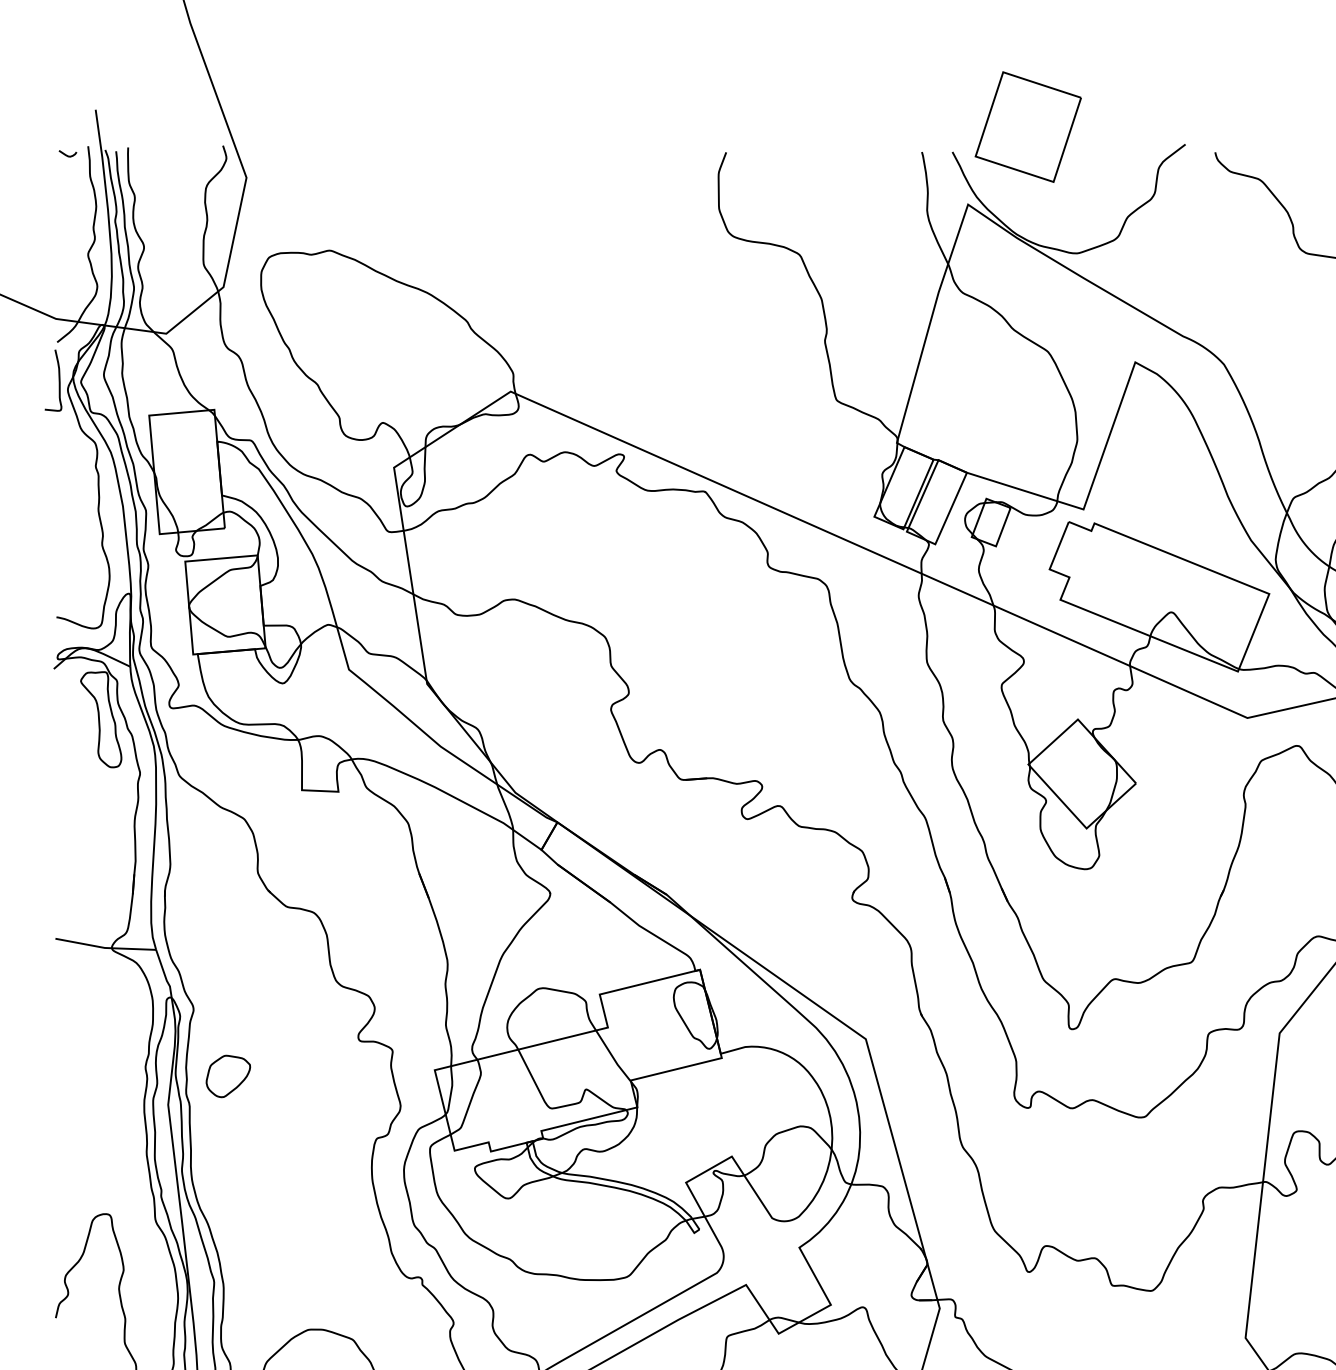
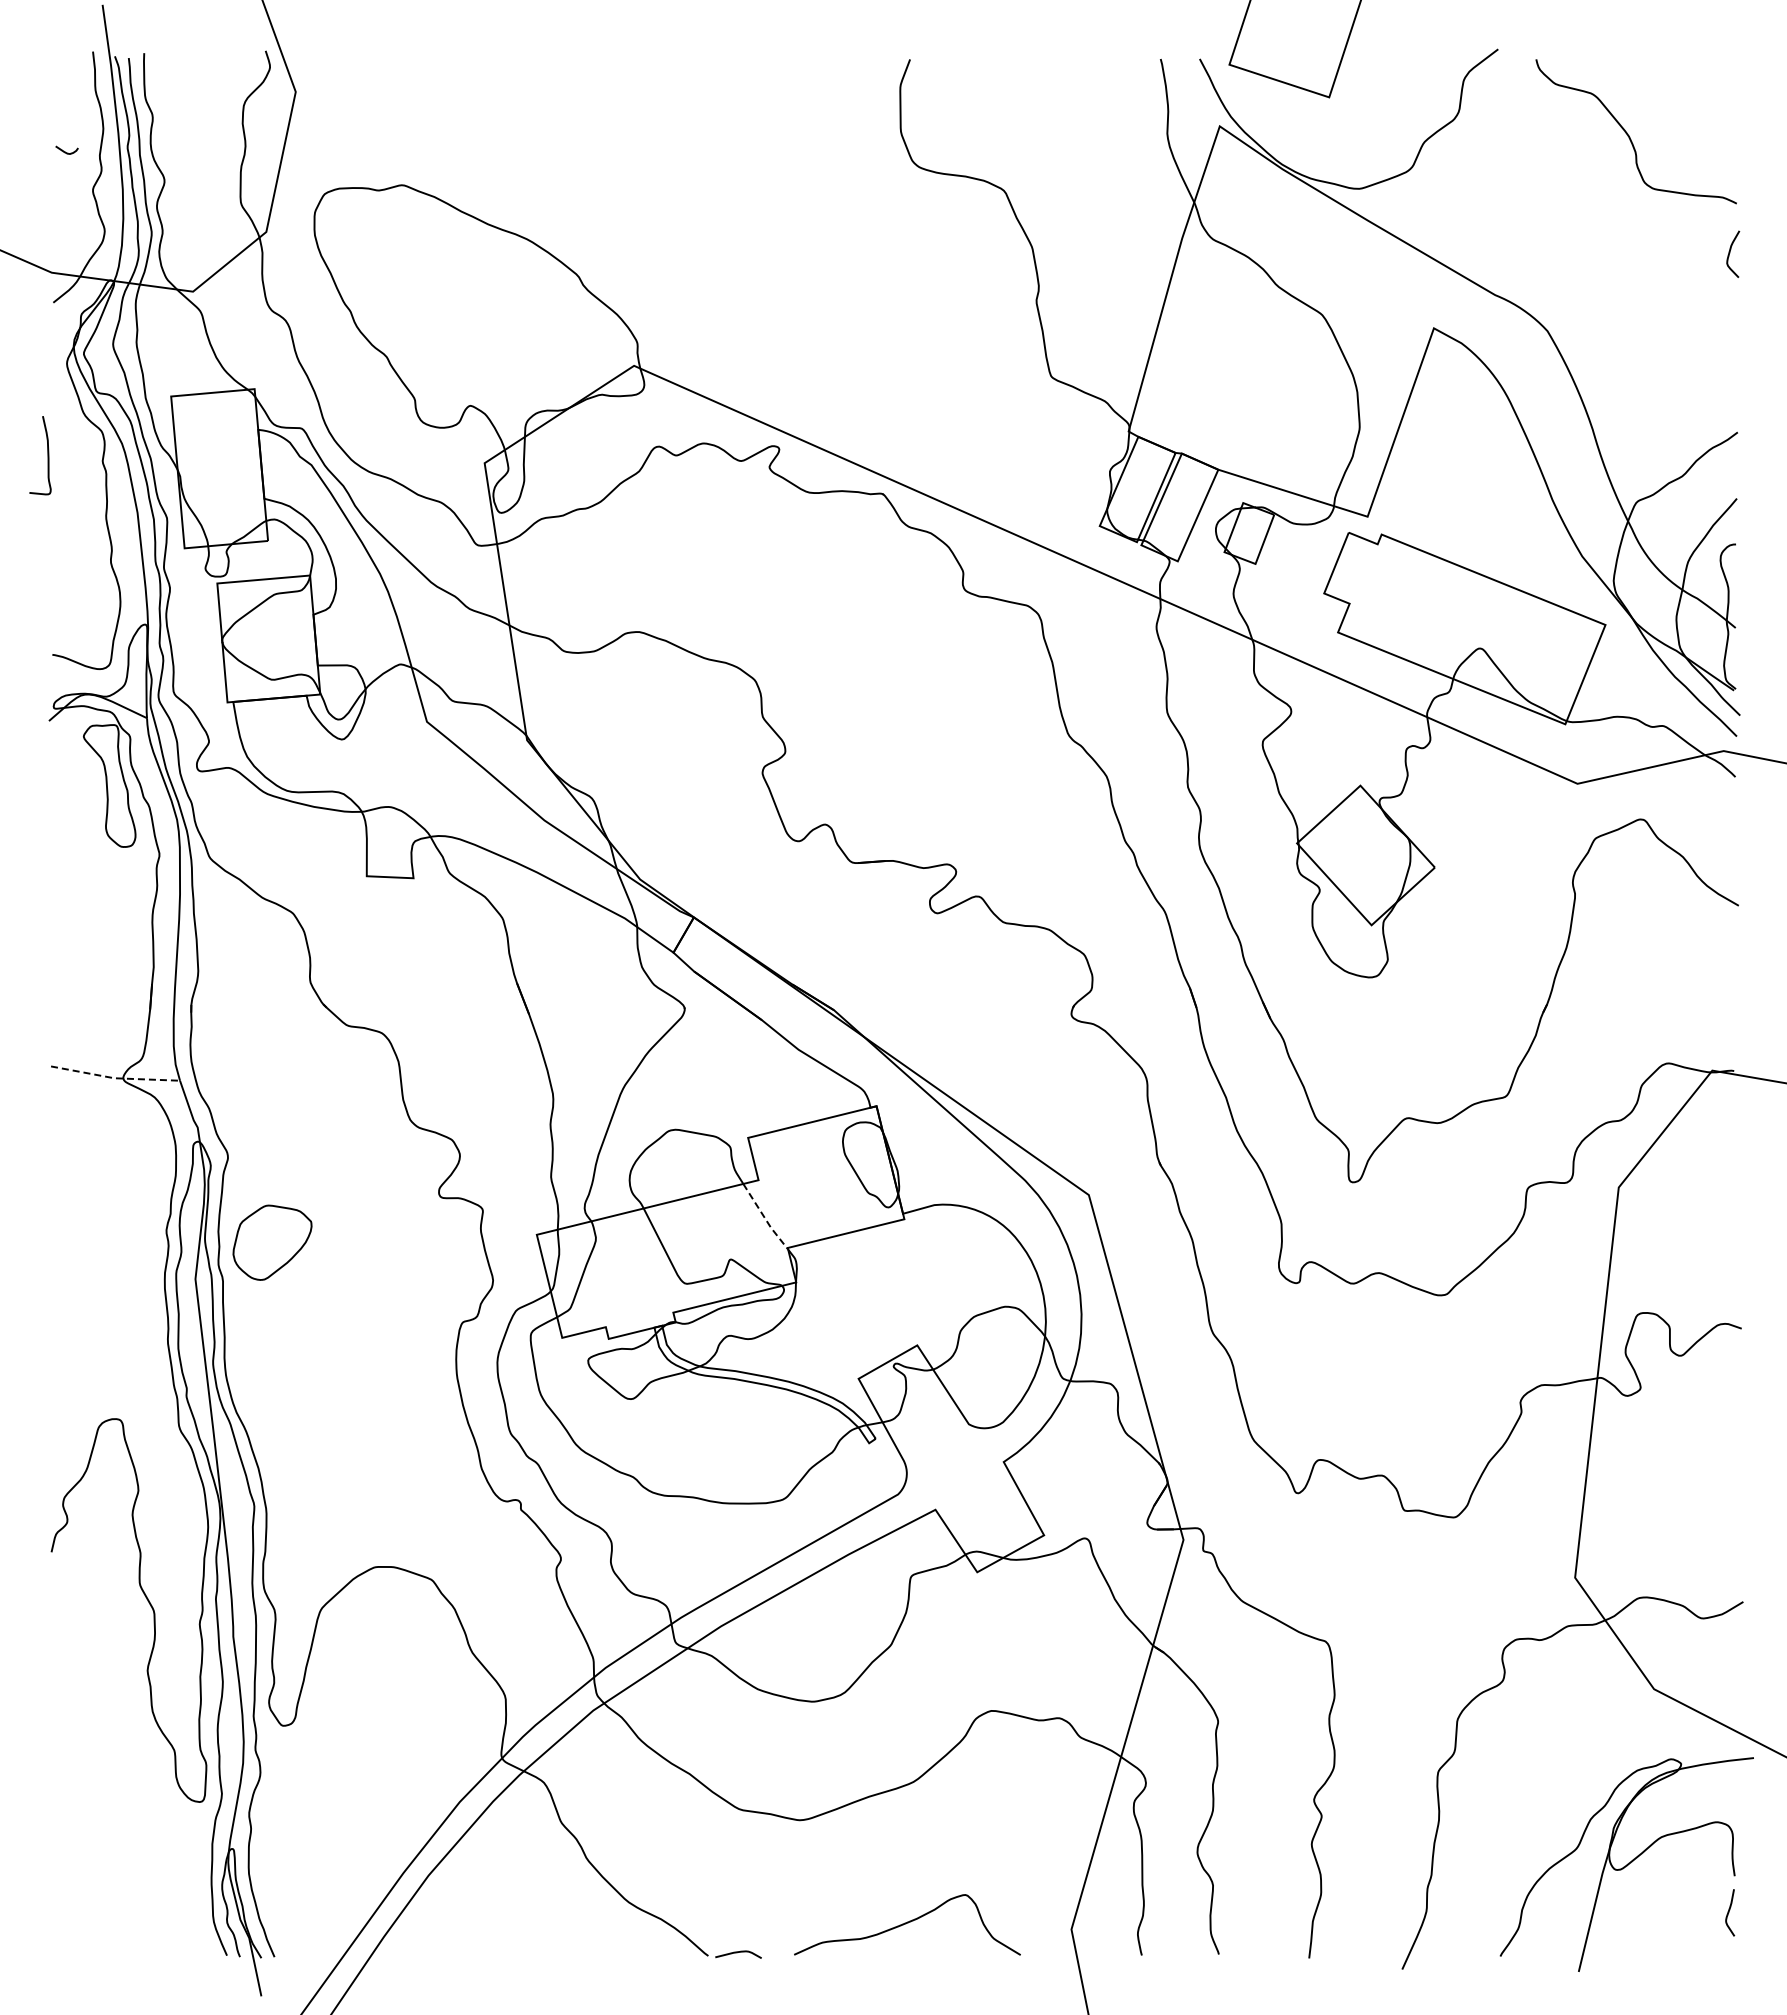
curve: (66, 154) -> (65, 151), moved
curve: (58, 380) -> (47, 455), moved
line: (104, 948) -> (114, 1078), solid -> dashed
line: (613, 1057) -> (765, 1218), solid -> dashed
part: (228, 1076) -> (272, 1242), size x1.4

